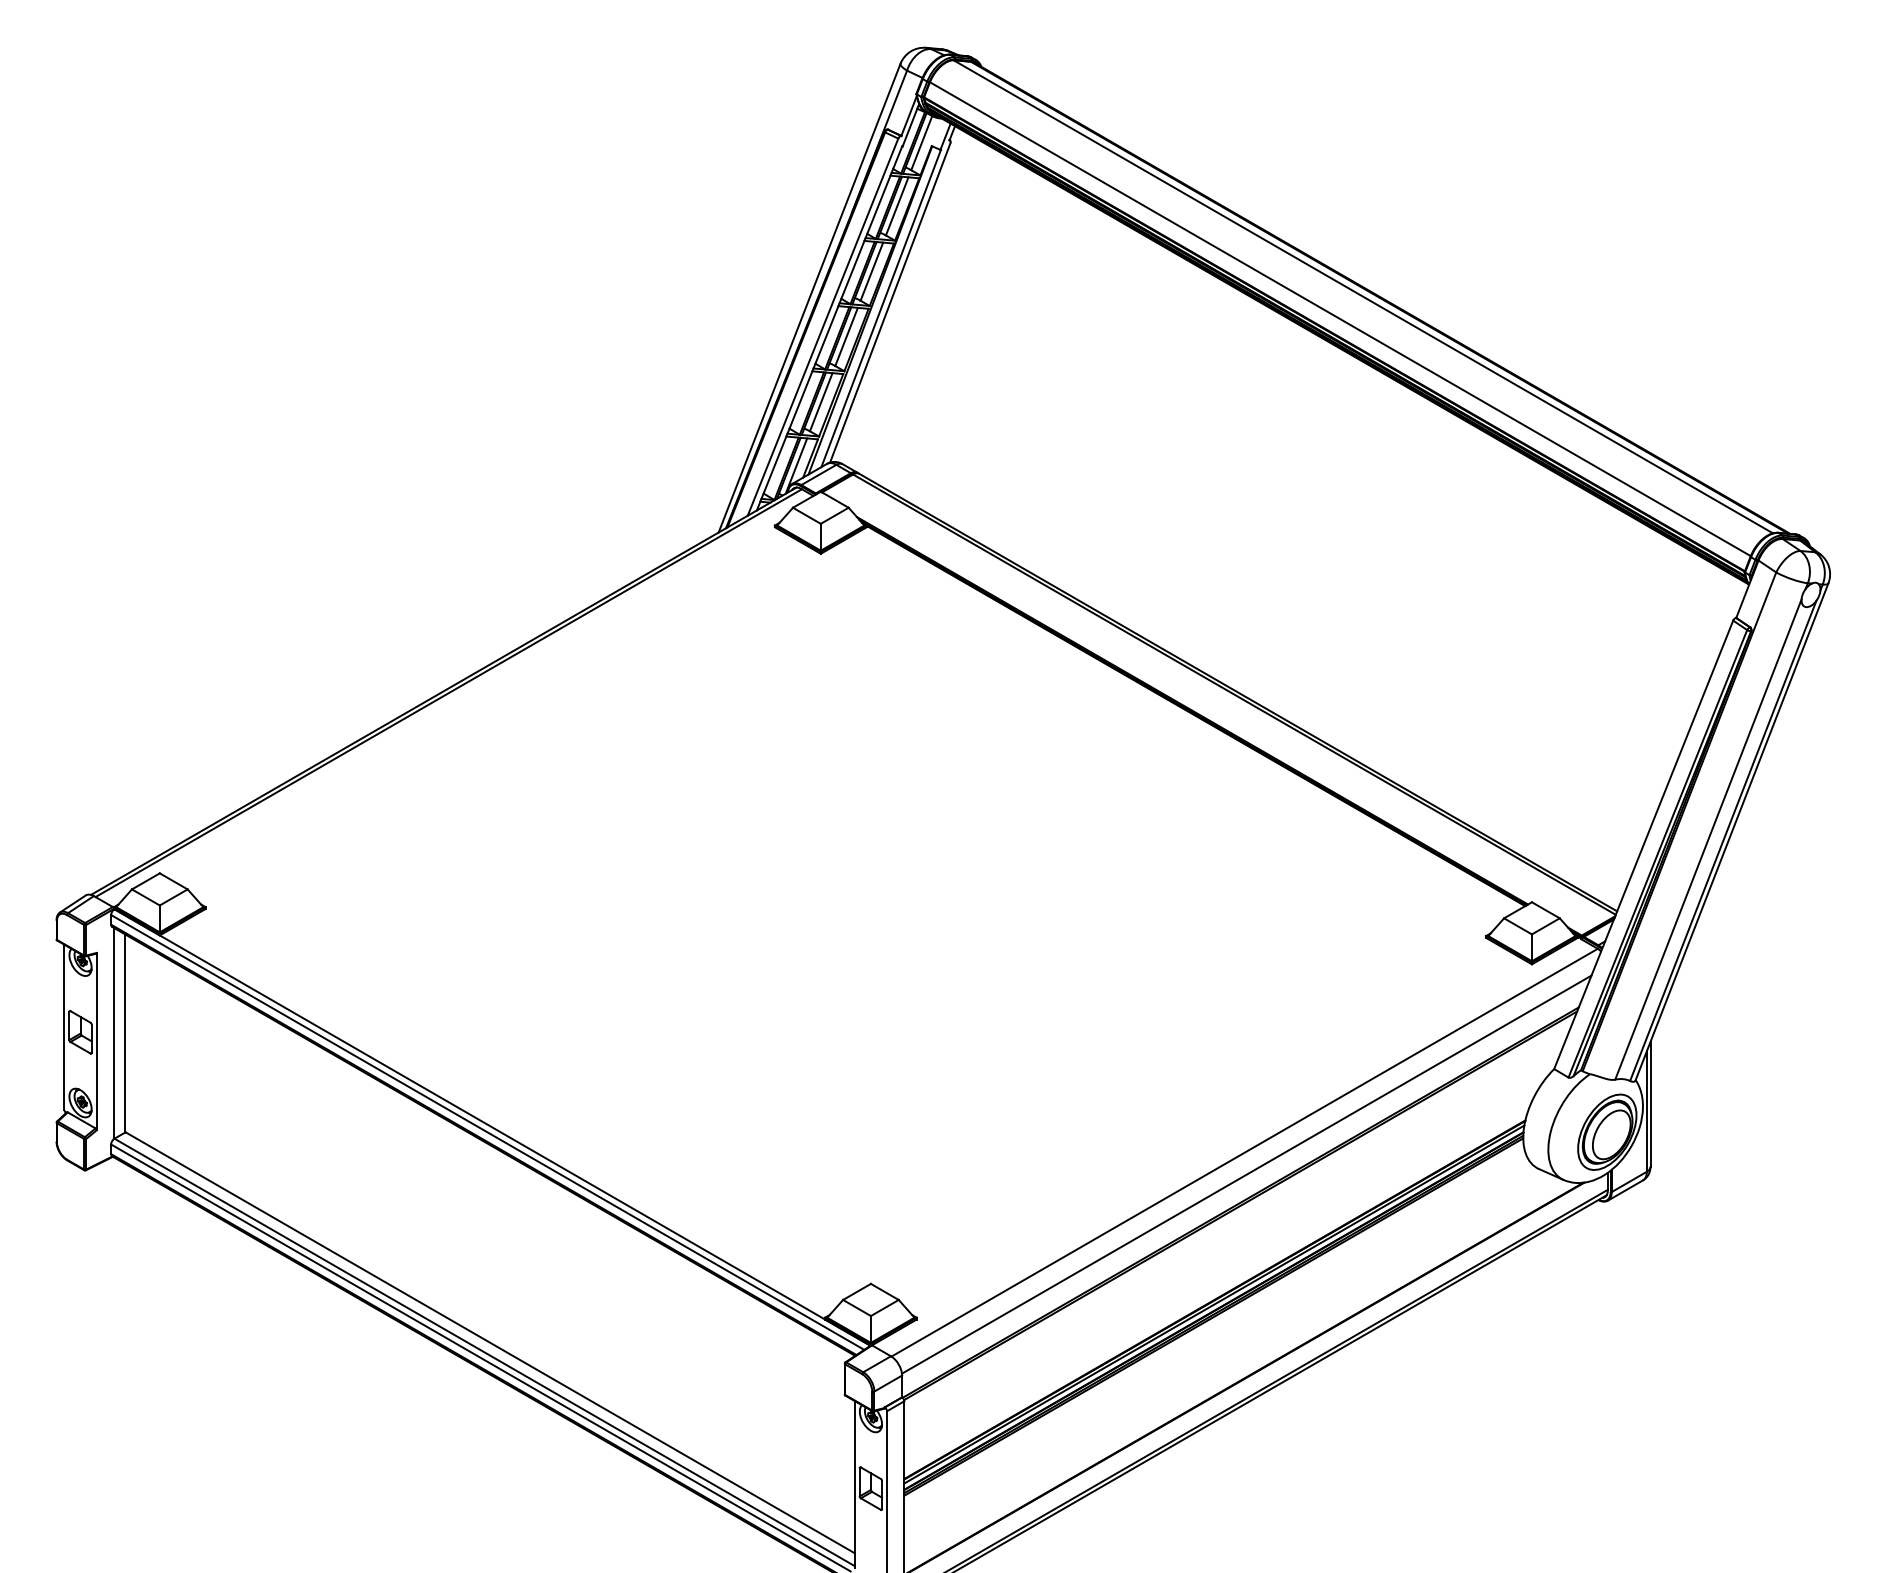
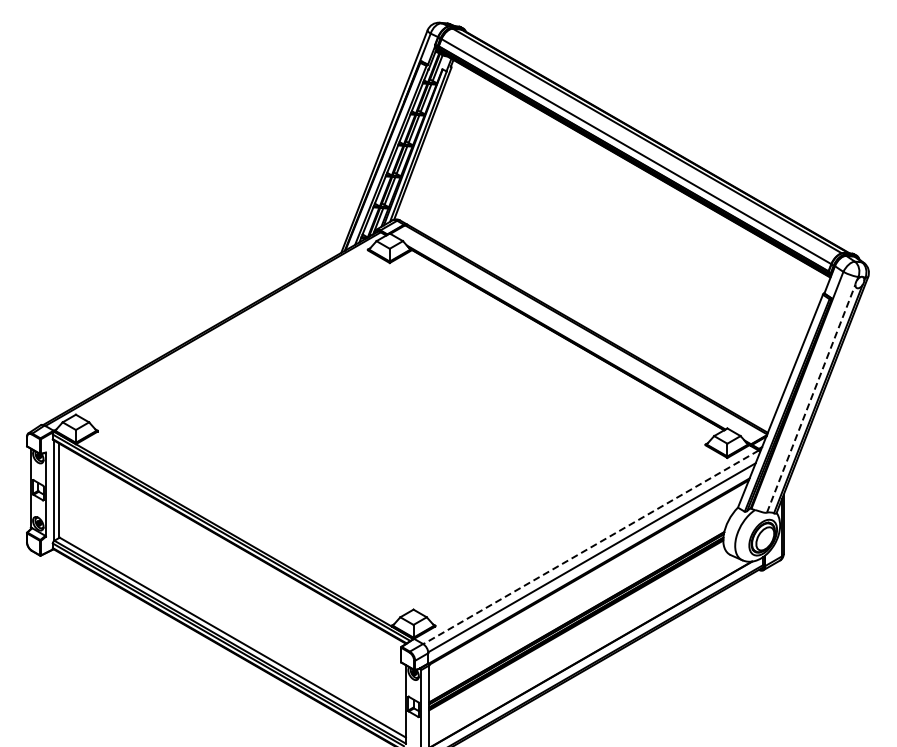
line: (1709, 839) -> (811, 398), solid -> dashed
line: (1245, 1152) -> (591, 547), solid -> dashed

